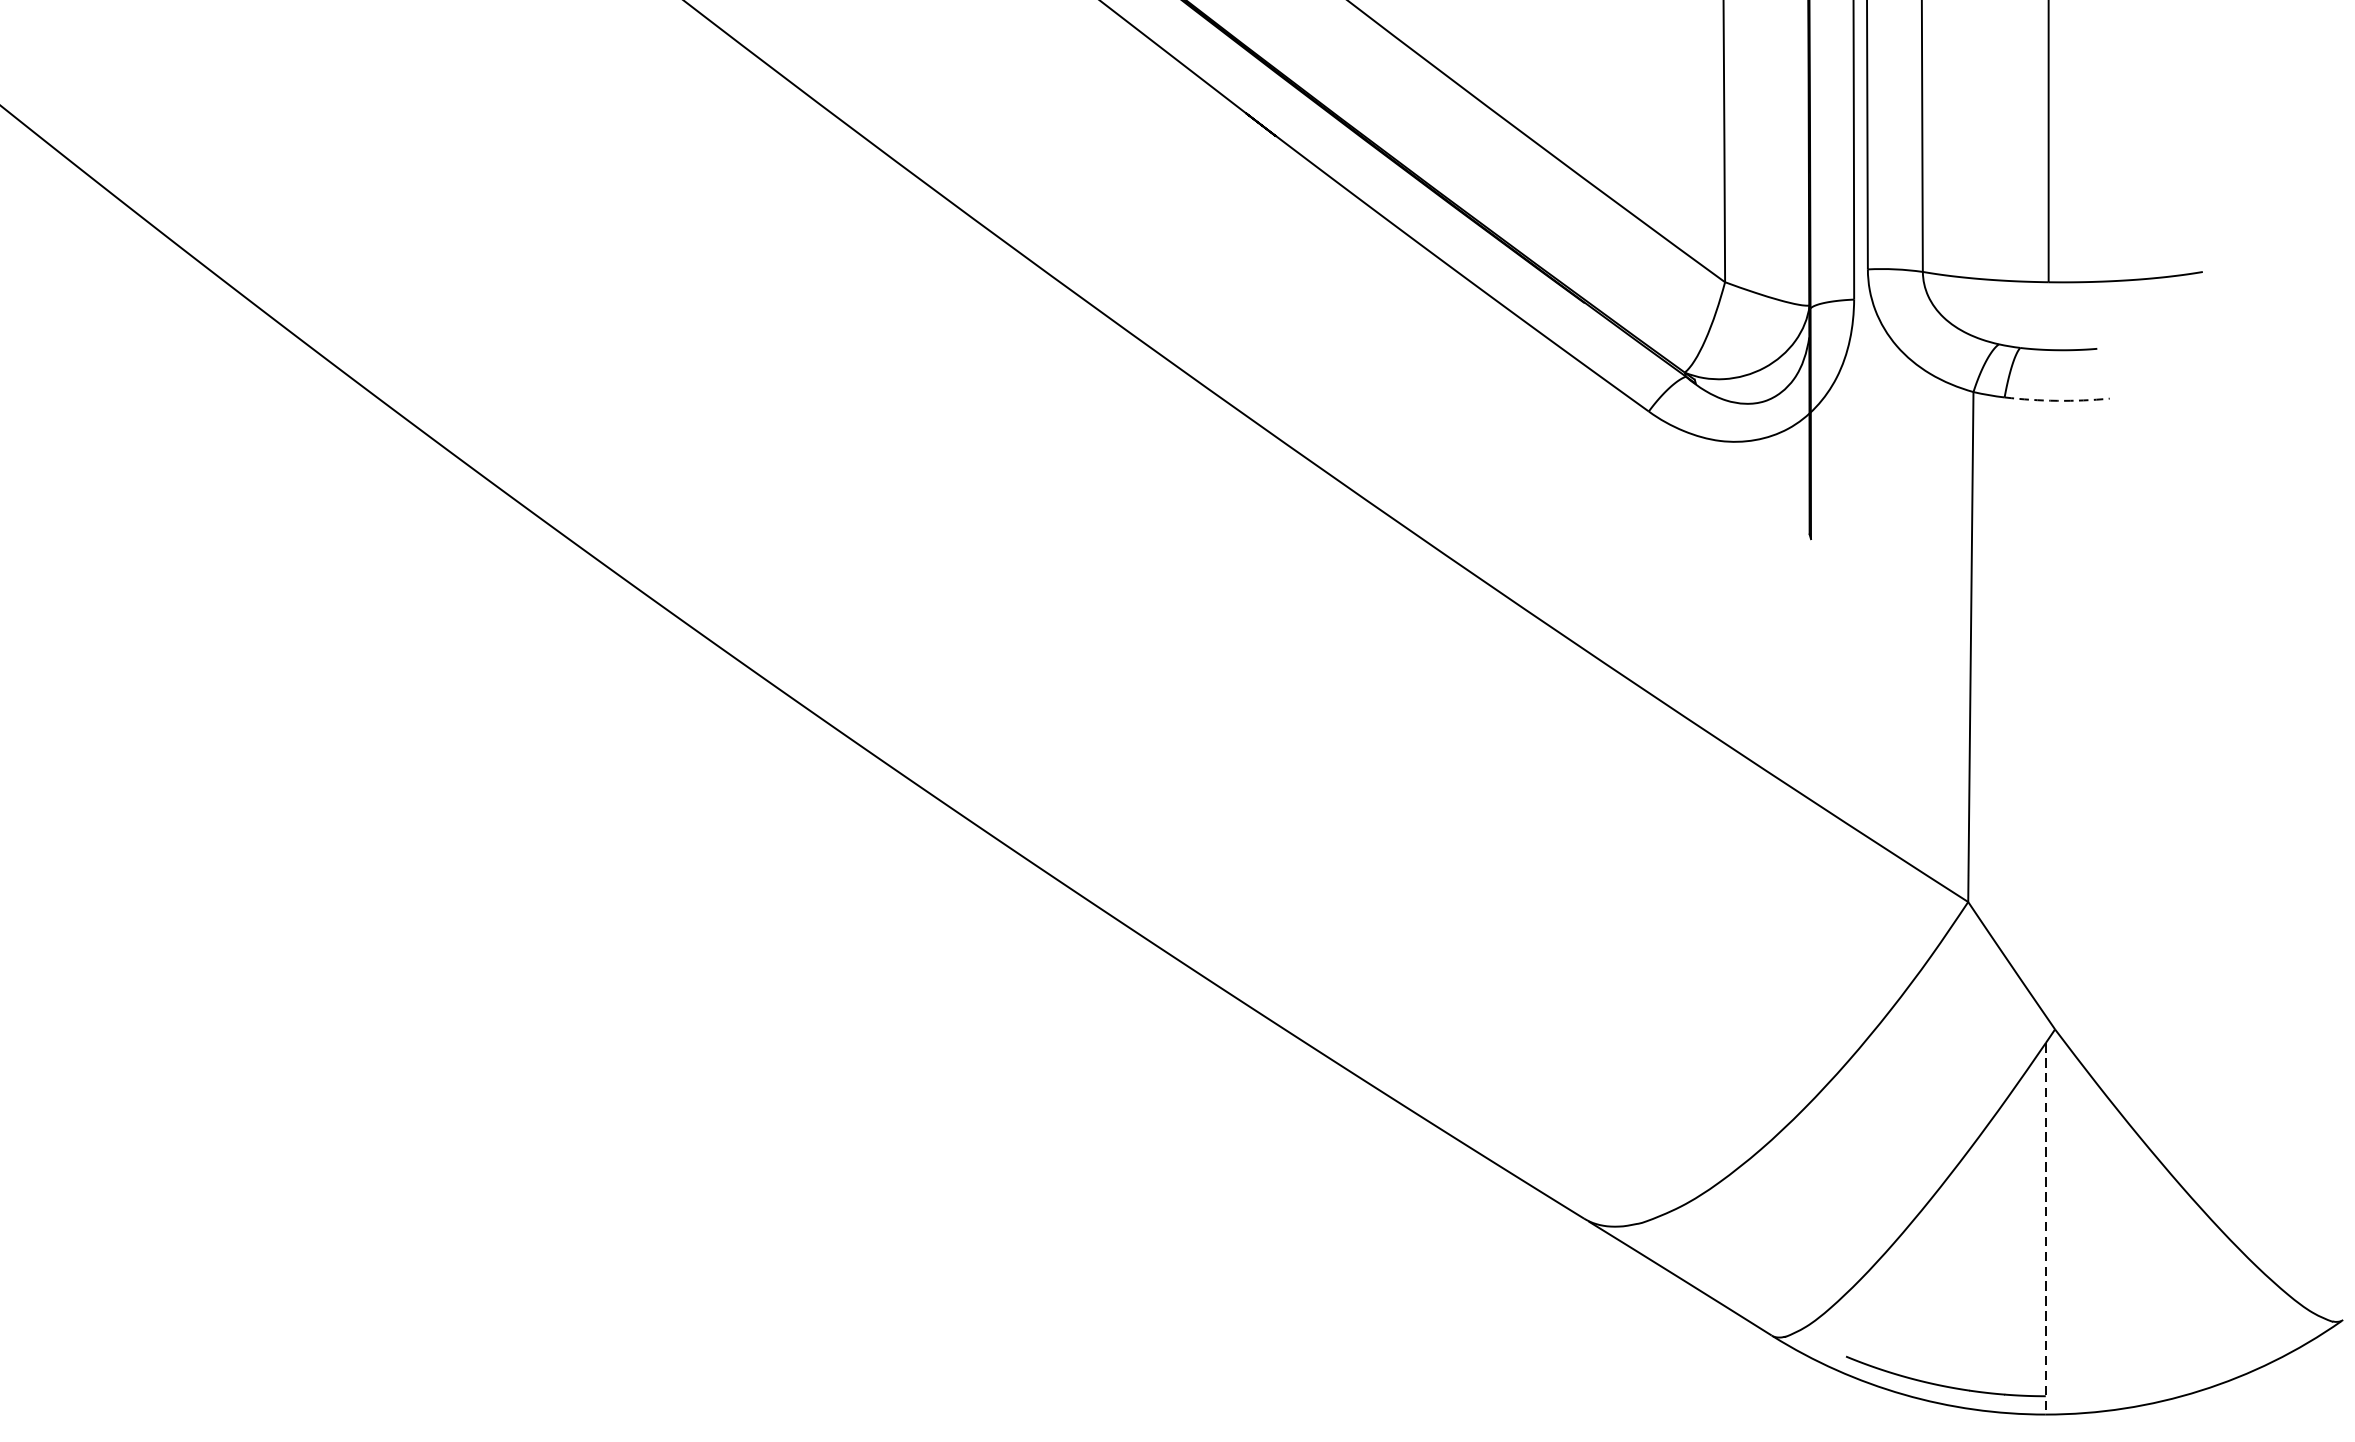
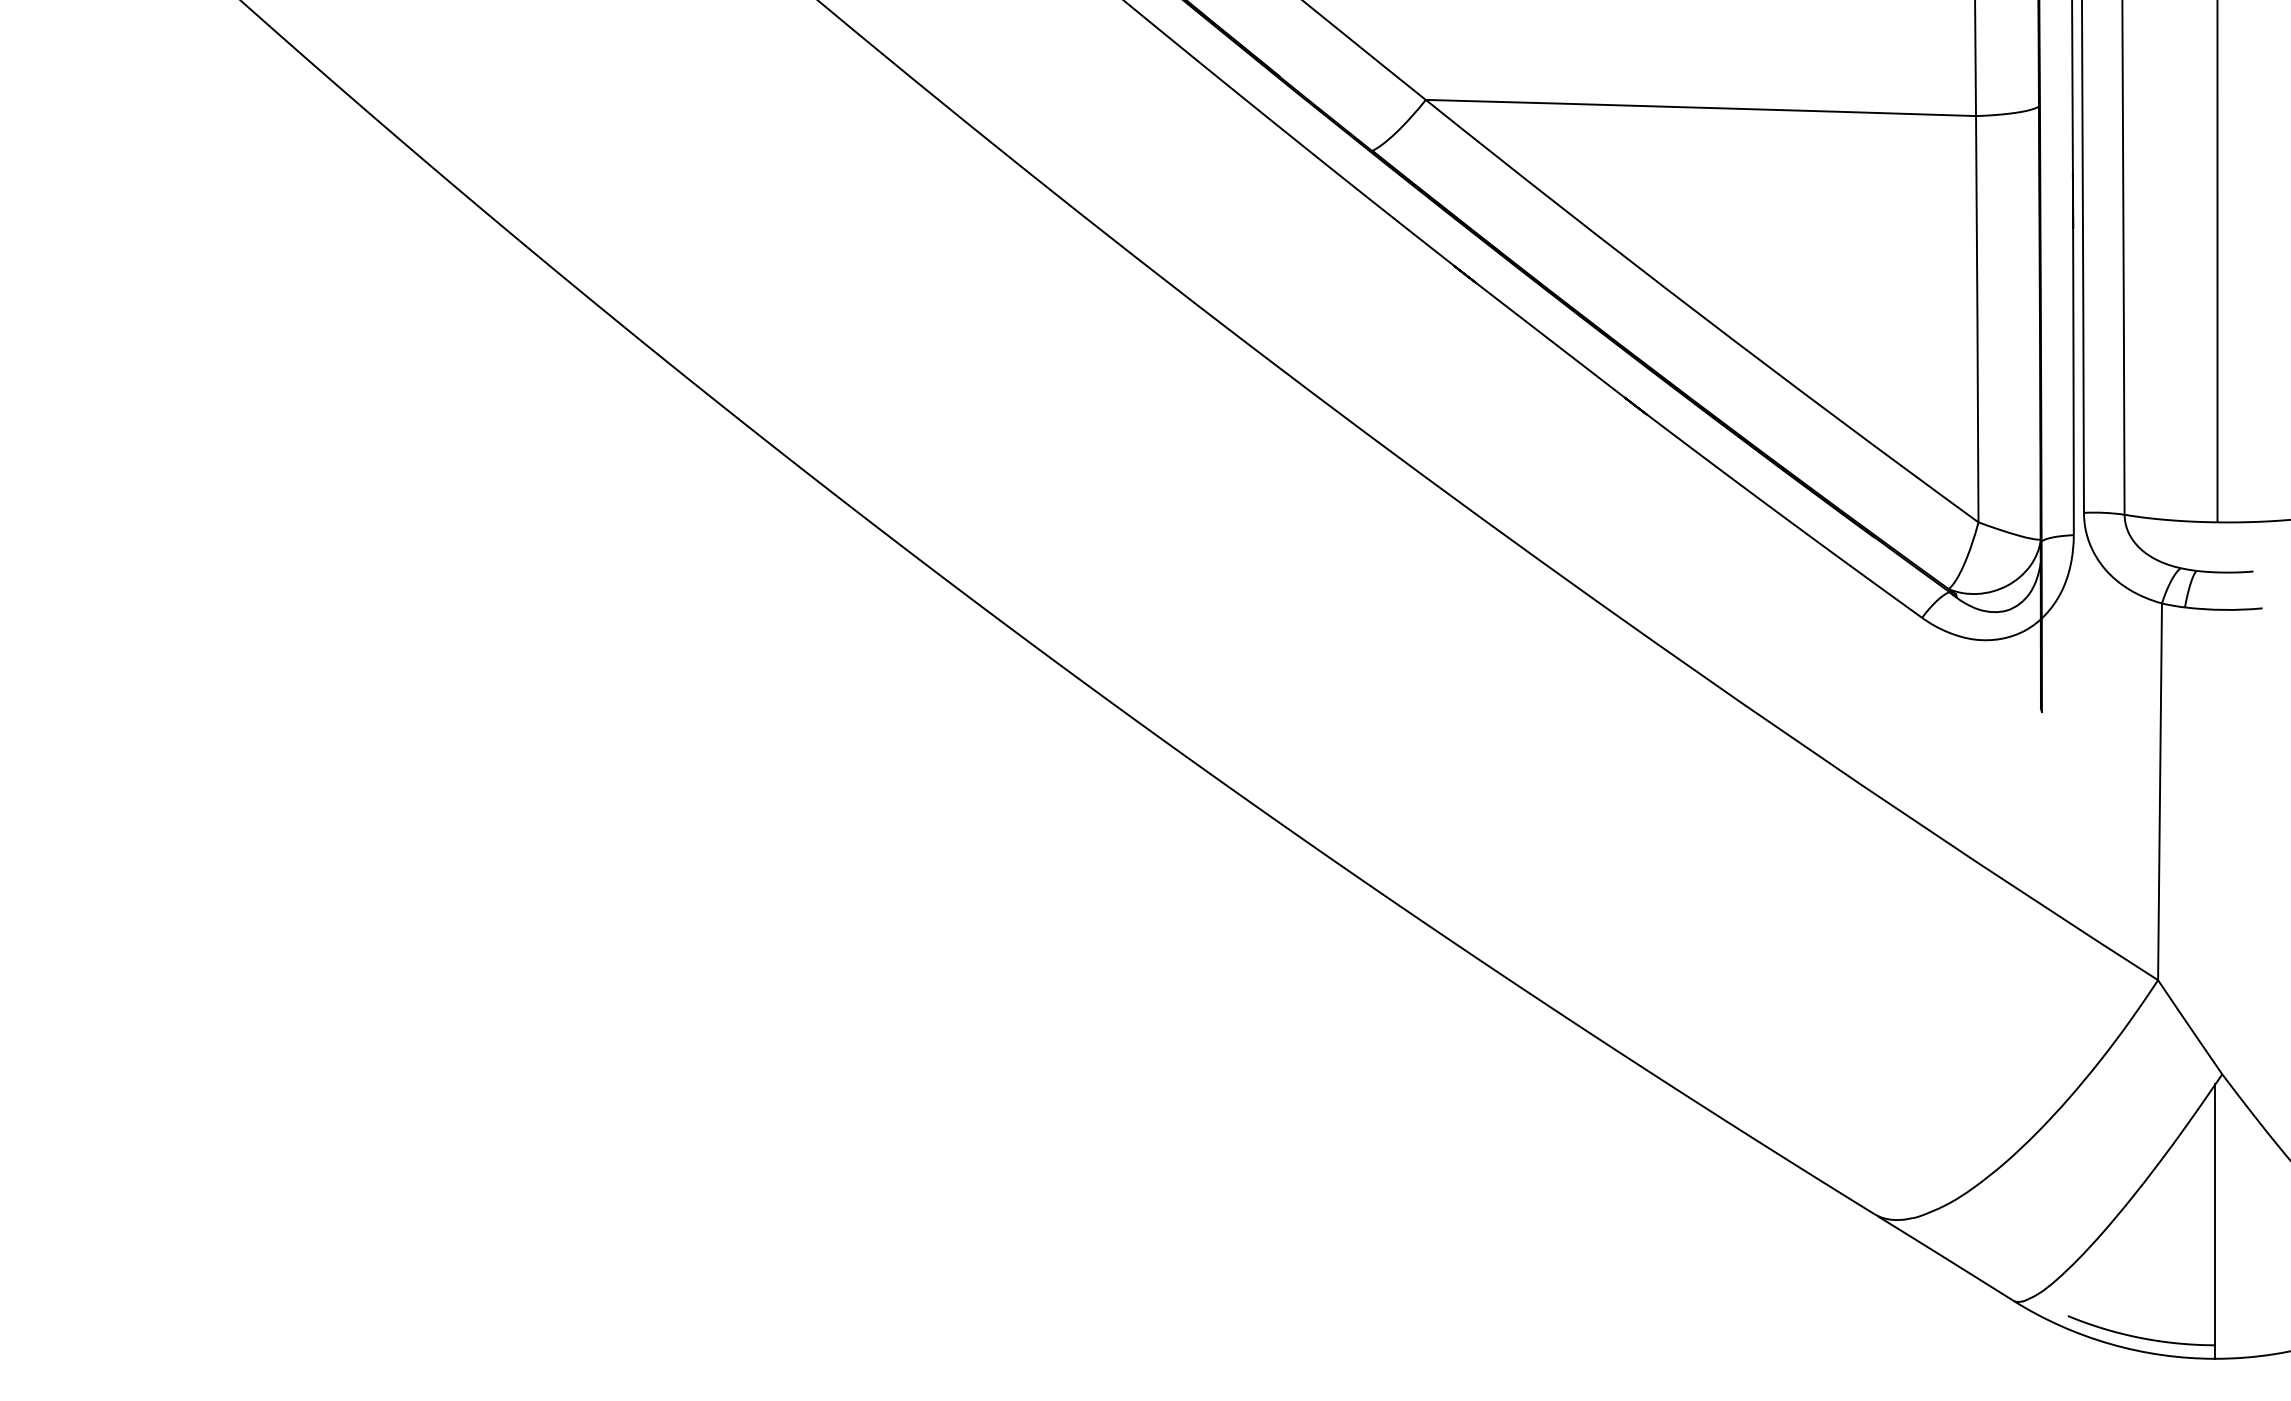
arc: (2056, 400) -> (2223, 609), dashed -> solid
line: (2045, 1228) -> (2215, 1221), dashed -> solid

